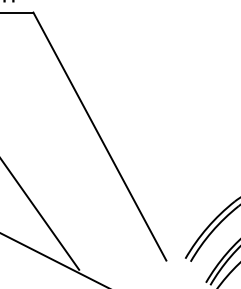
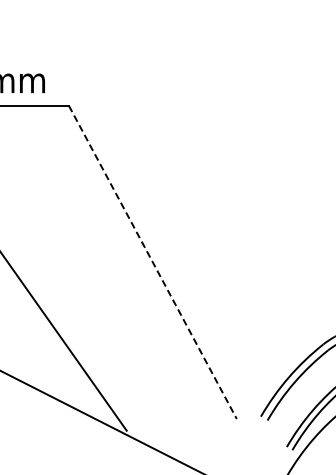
line: (99, 136) -> (152, 262), solid -> dashed

